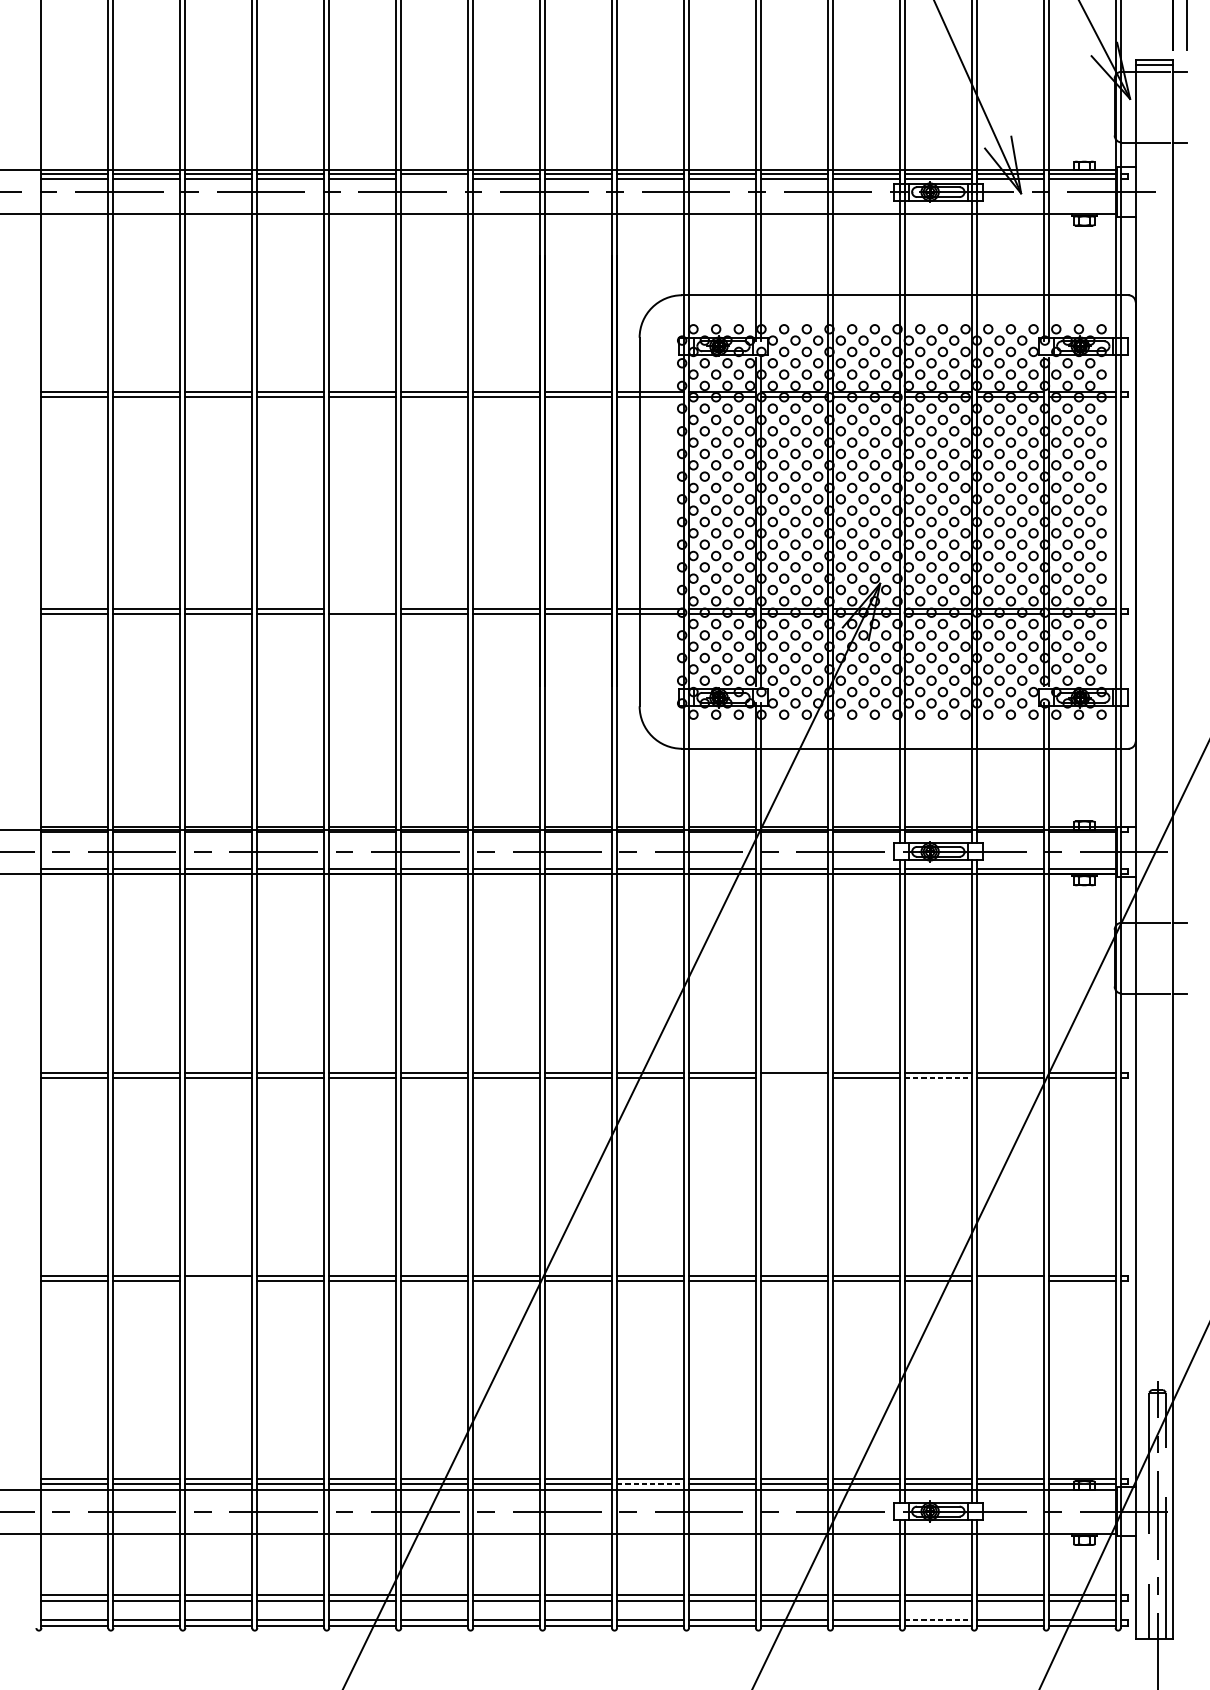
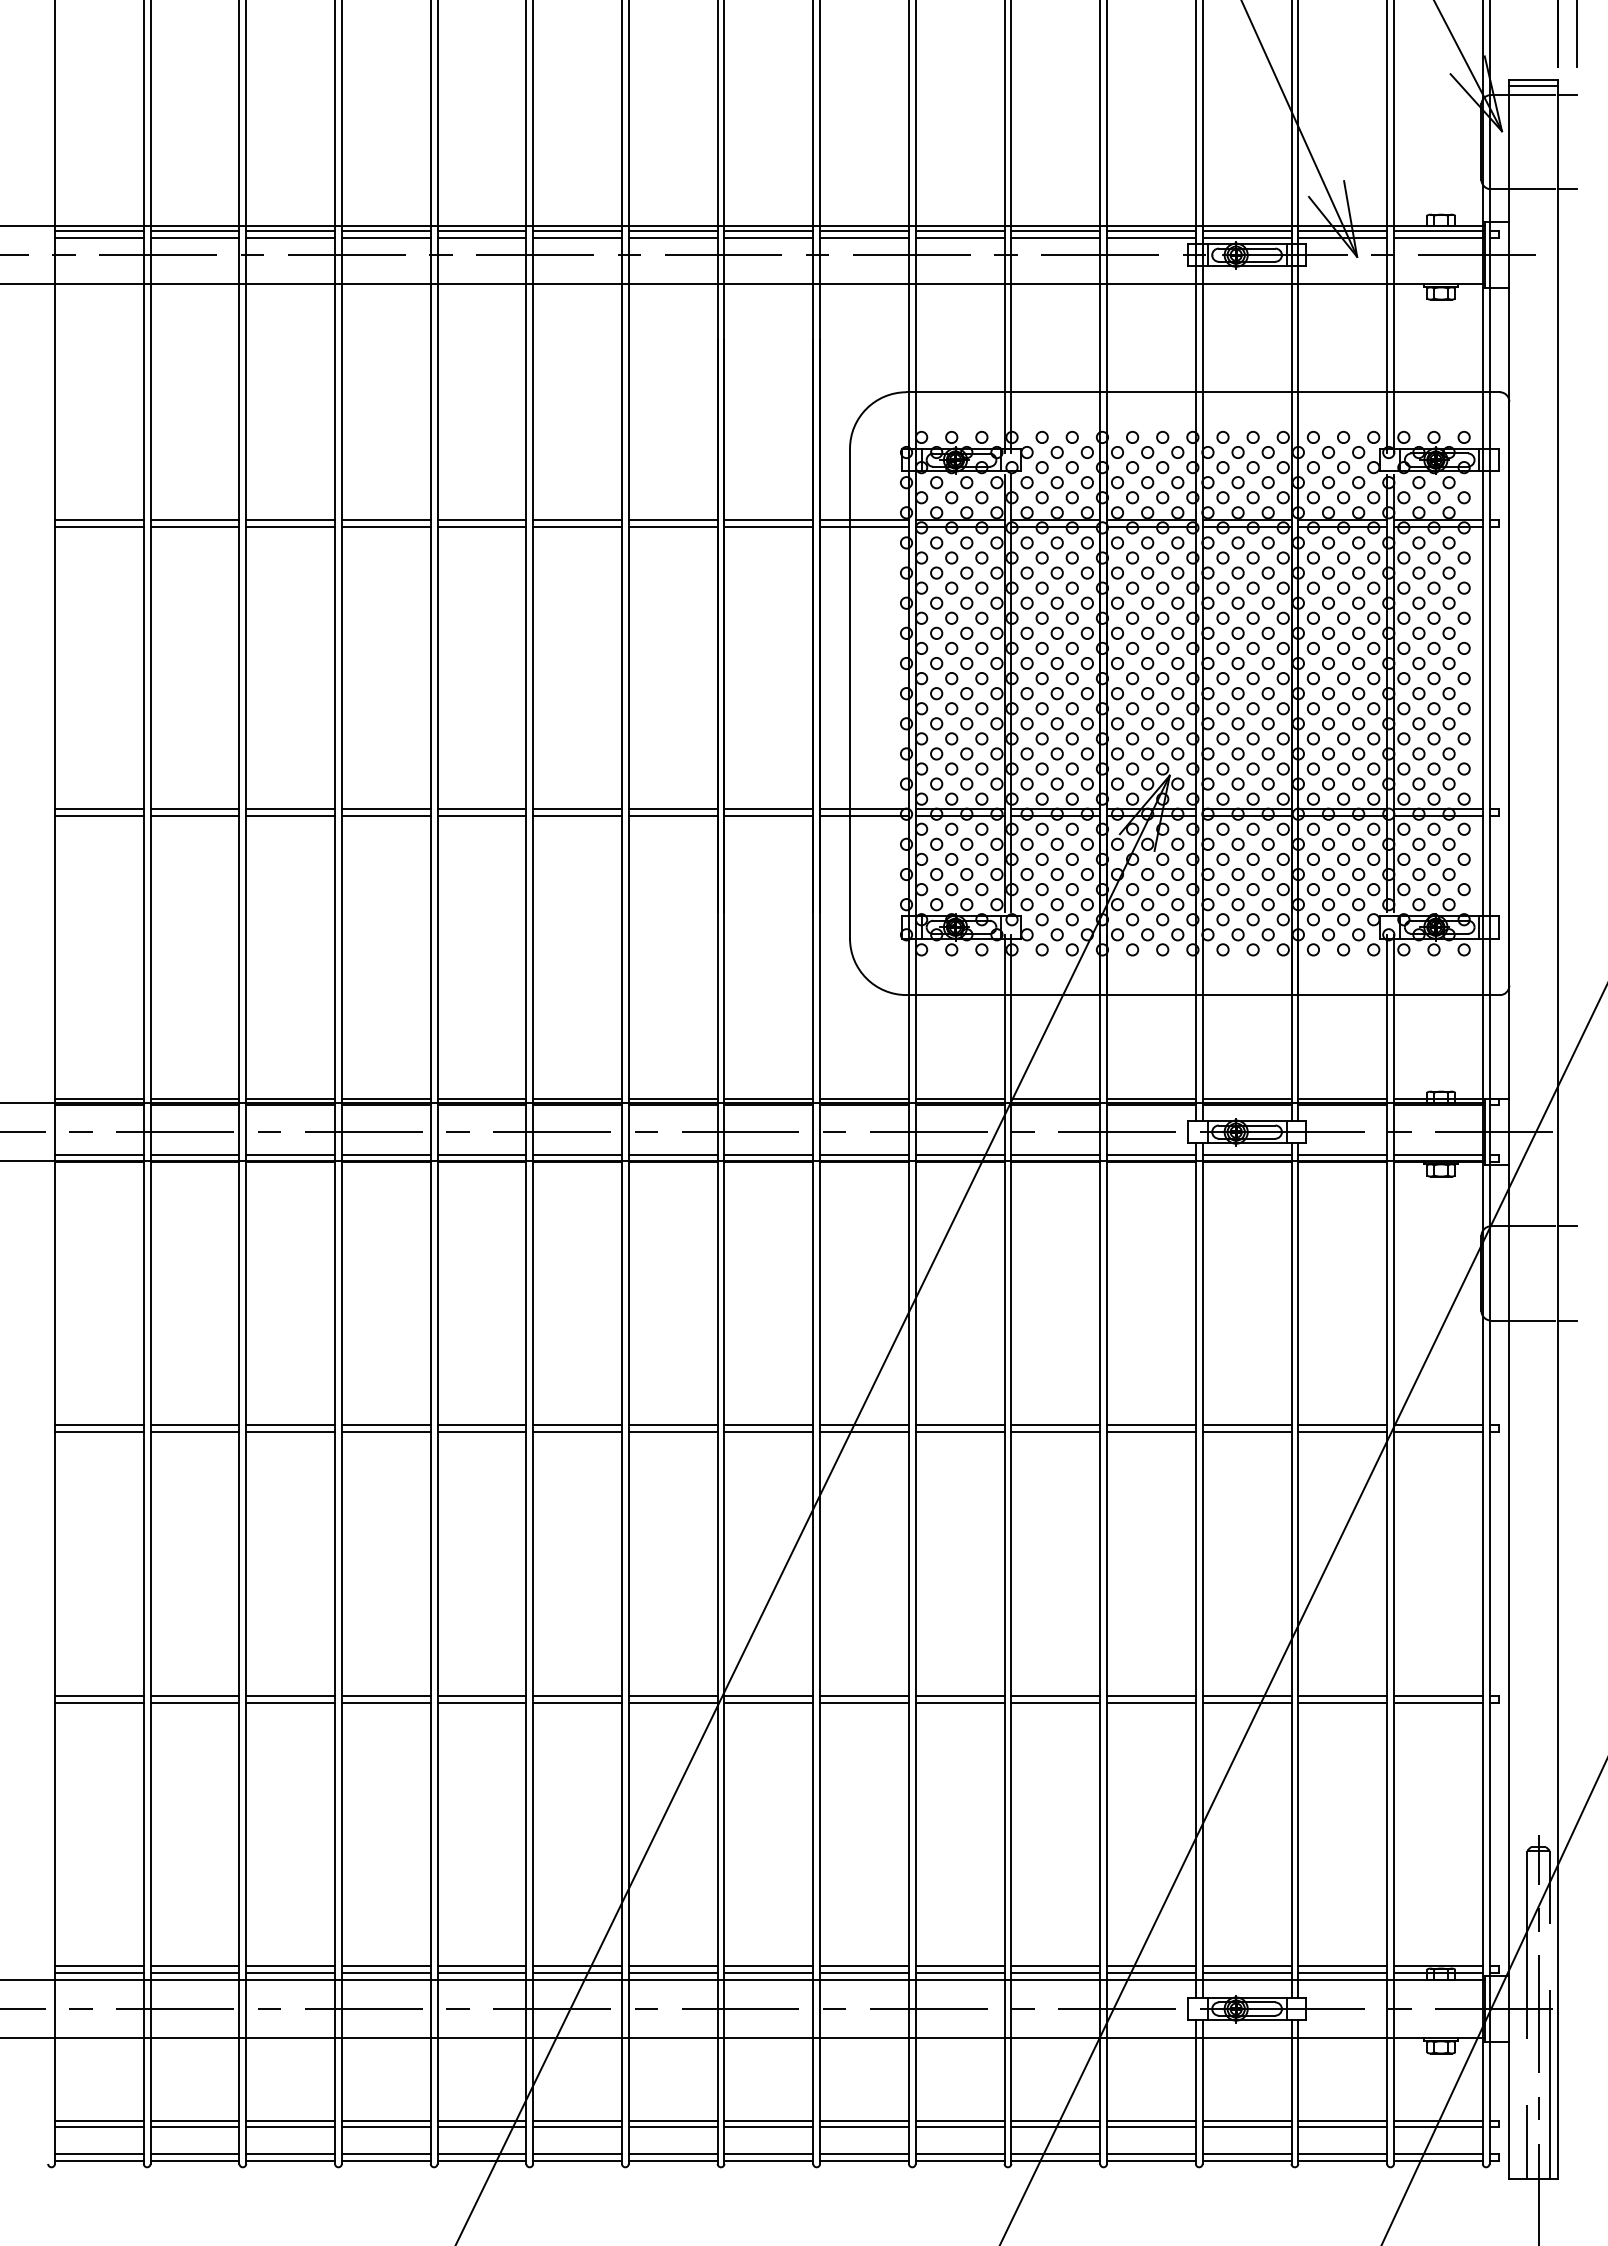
line: (434, 178) -> (577, 237), added
line: (362, 609) -> (481, 809), added
line: (794, 1077) -> (1055, 1432), added
line: (938, 1077) -> (1247, 1432), dashed -> solid
line: (218, 1280) -> (290, 1702), added
line: (1010, 1280) -> (1342, 1702), added
line: (651, 1484) -> (865, 1972), dashed -> solid
line: (938, 1620) -> (1247, 2153), dashed -> solid

